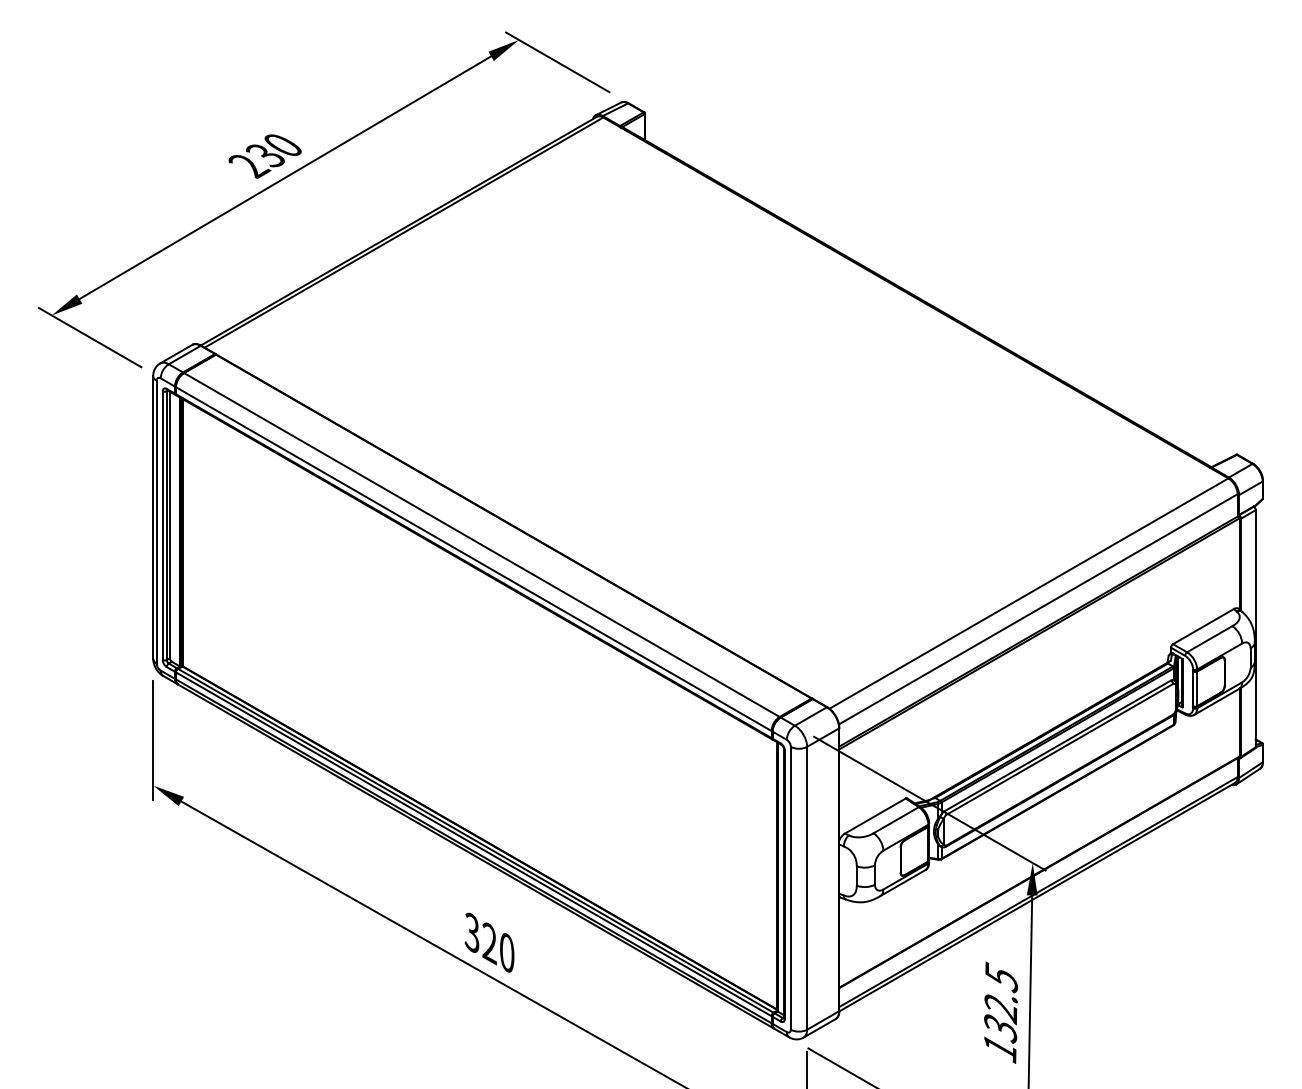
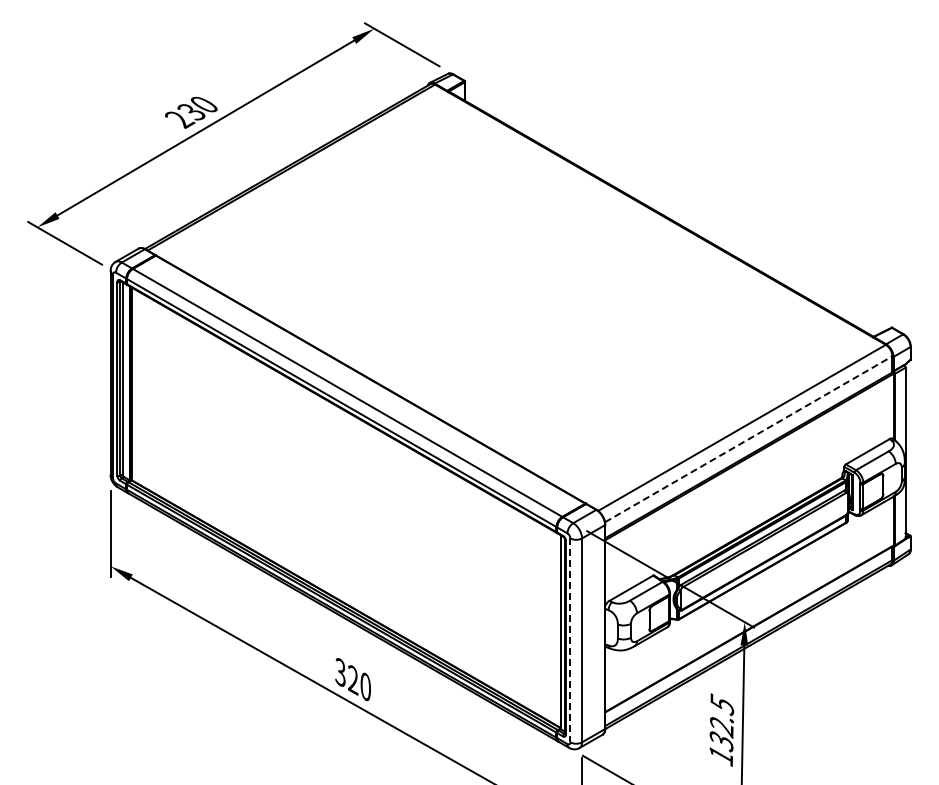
line: (1037, 609) -> (748, 439), solid -> dashed
line: (791, 888) -> (570, 640), solid -> dashed

